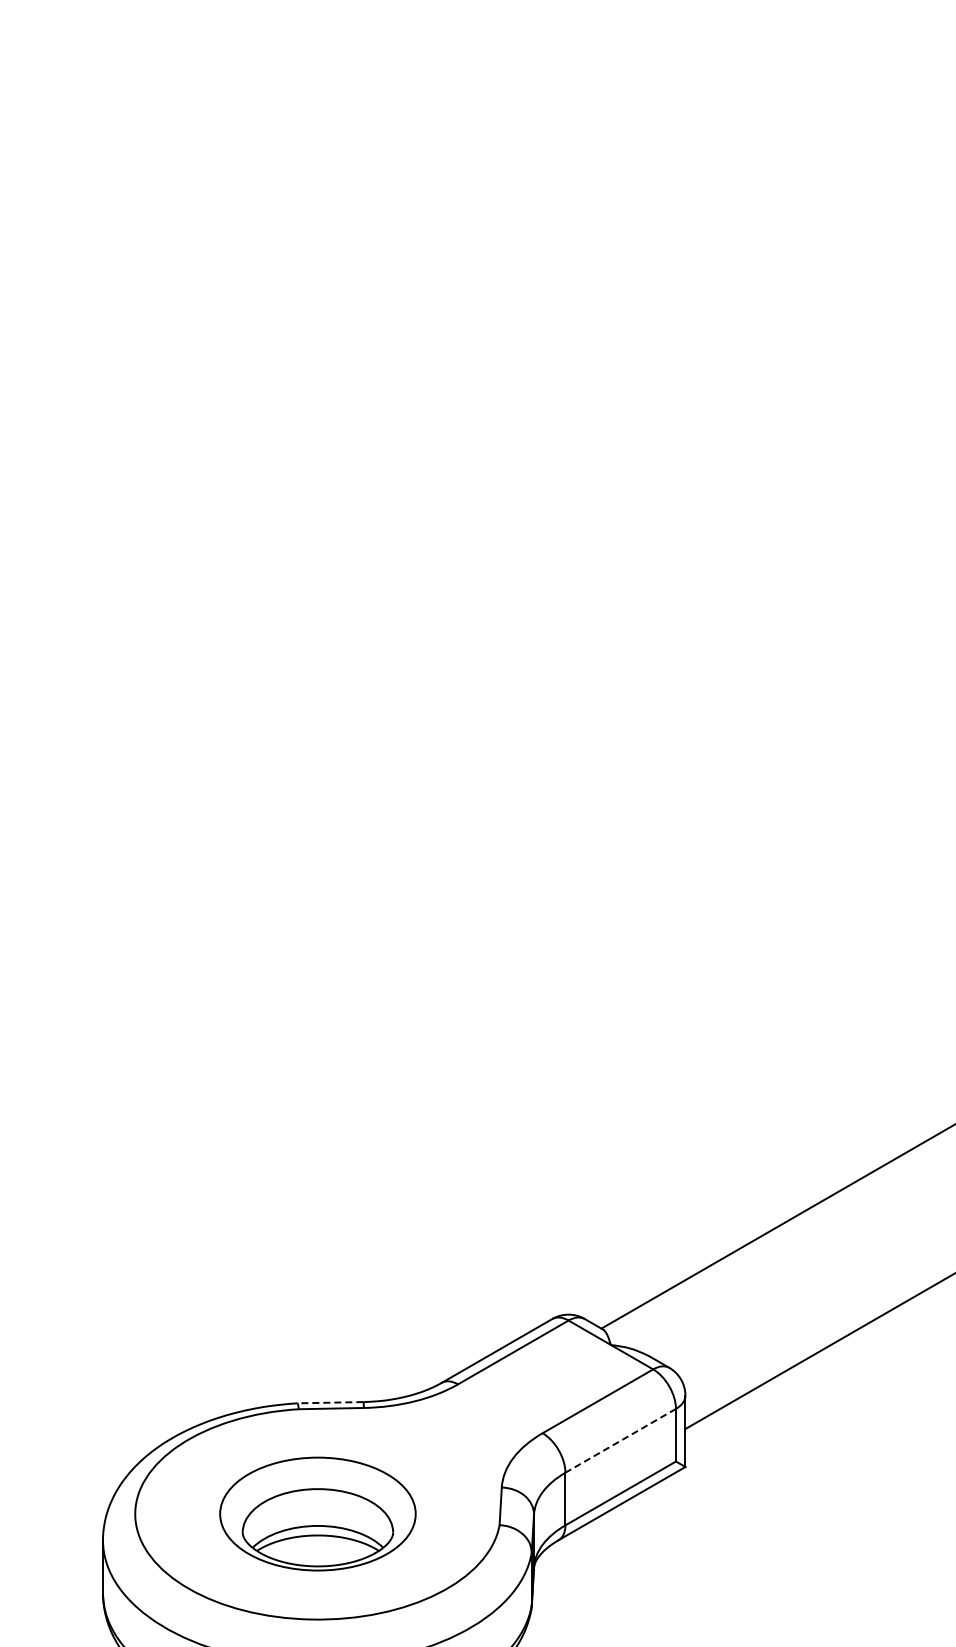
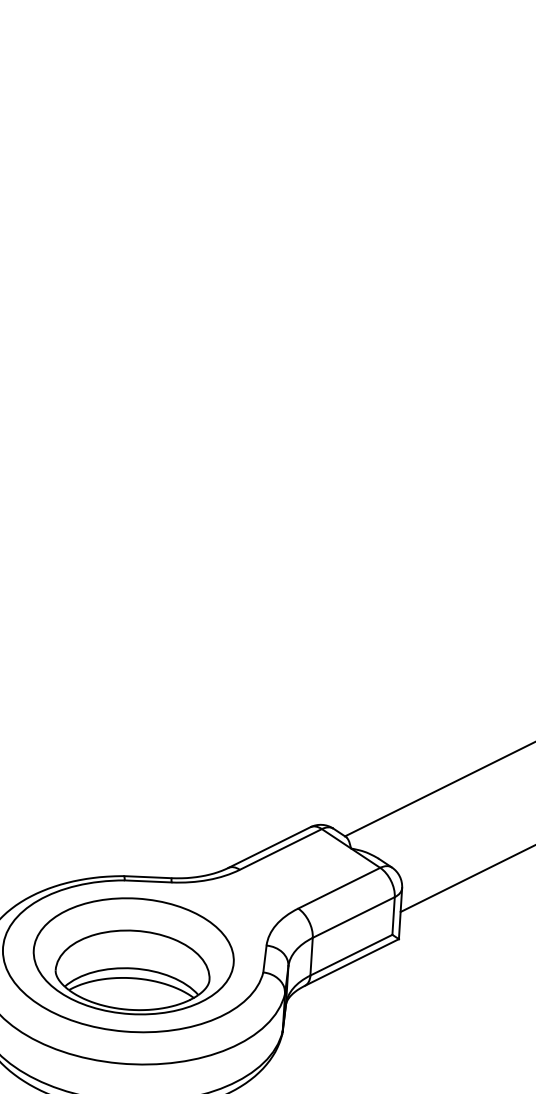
line: (330, 1402) -> (147, 877), dashed -> solid
line: (620, 1440) -> (353, 917), dashed -> solid
part: (317, 1513) -> (133, 955), size x1.43

